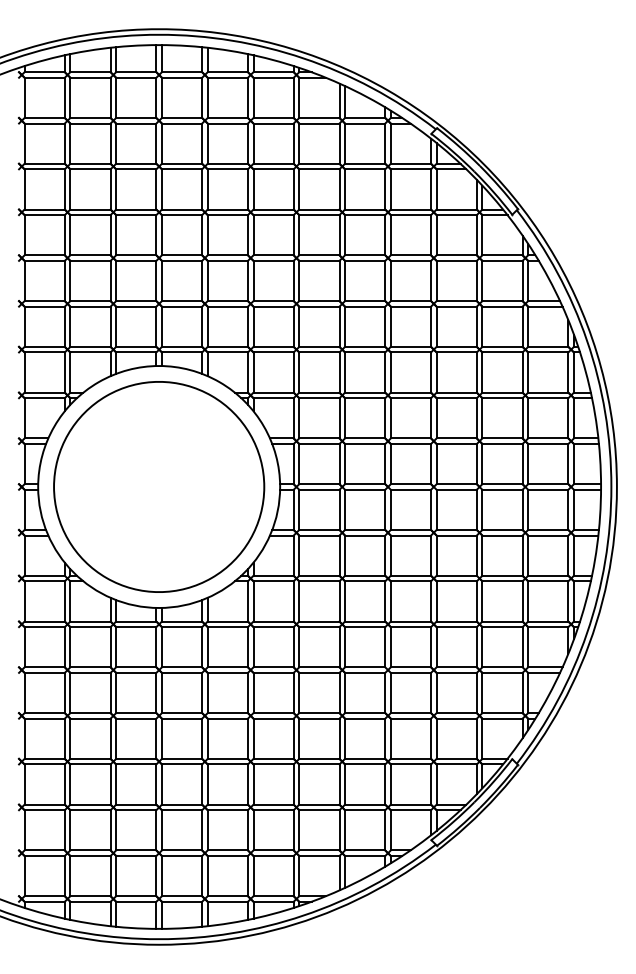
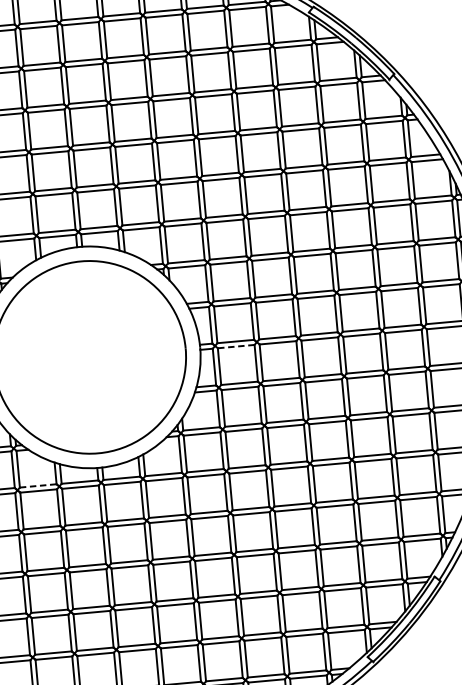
line: (318, 489) -> (235, 346), solid -> dashed
line: (90, 621) -> (38, 485), solid -> dashed

